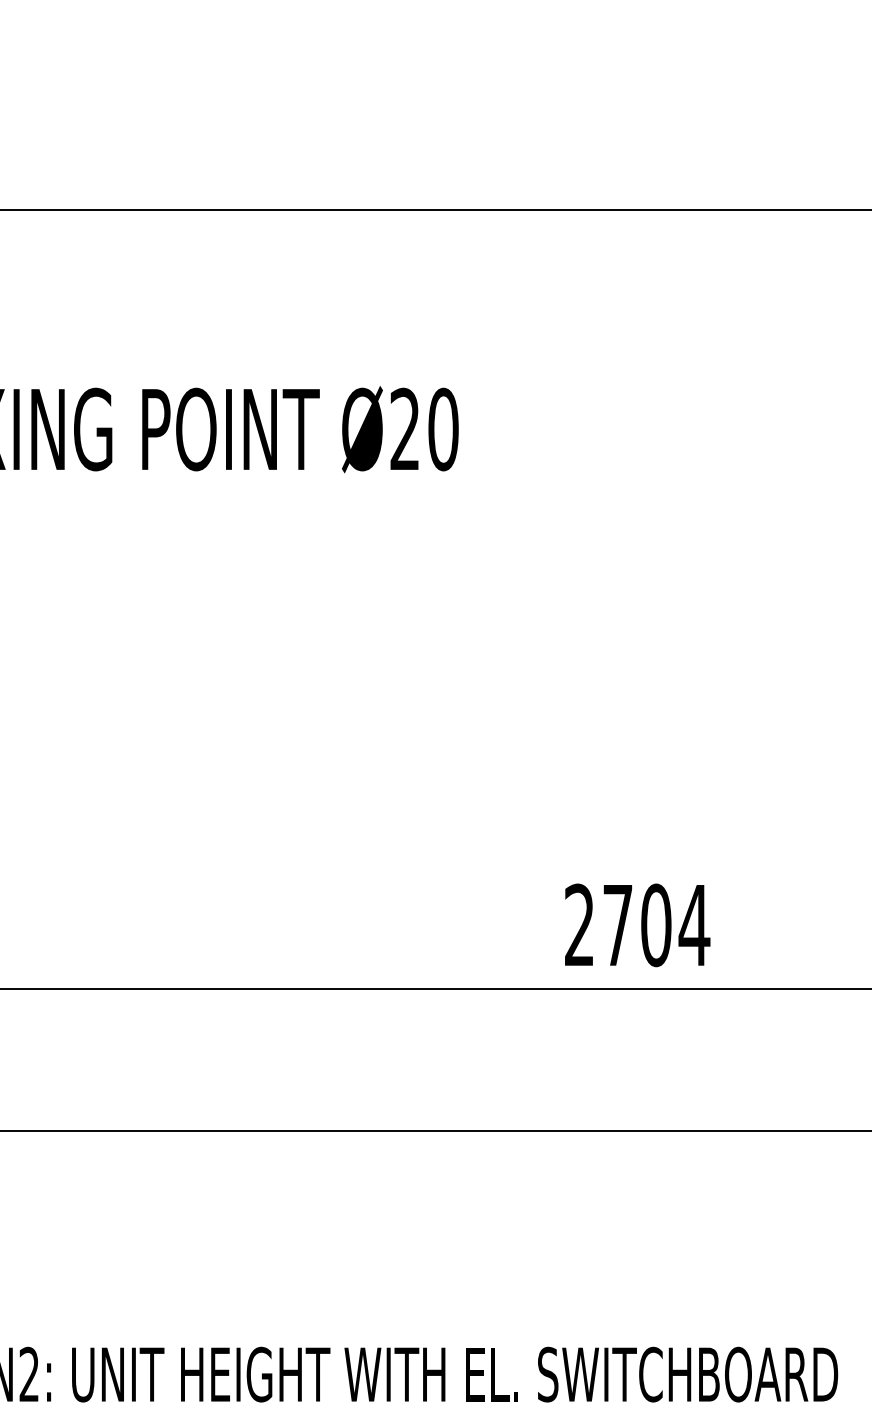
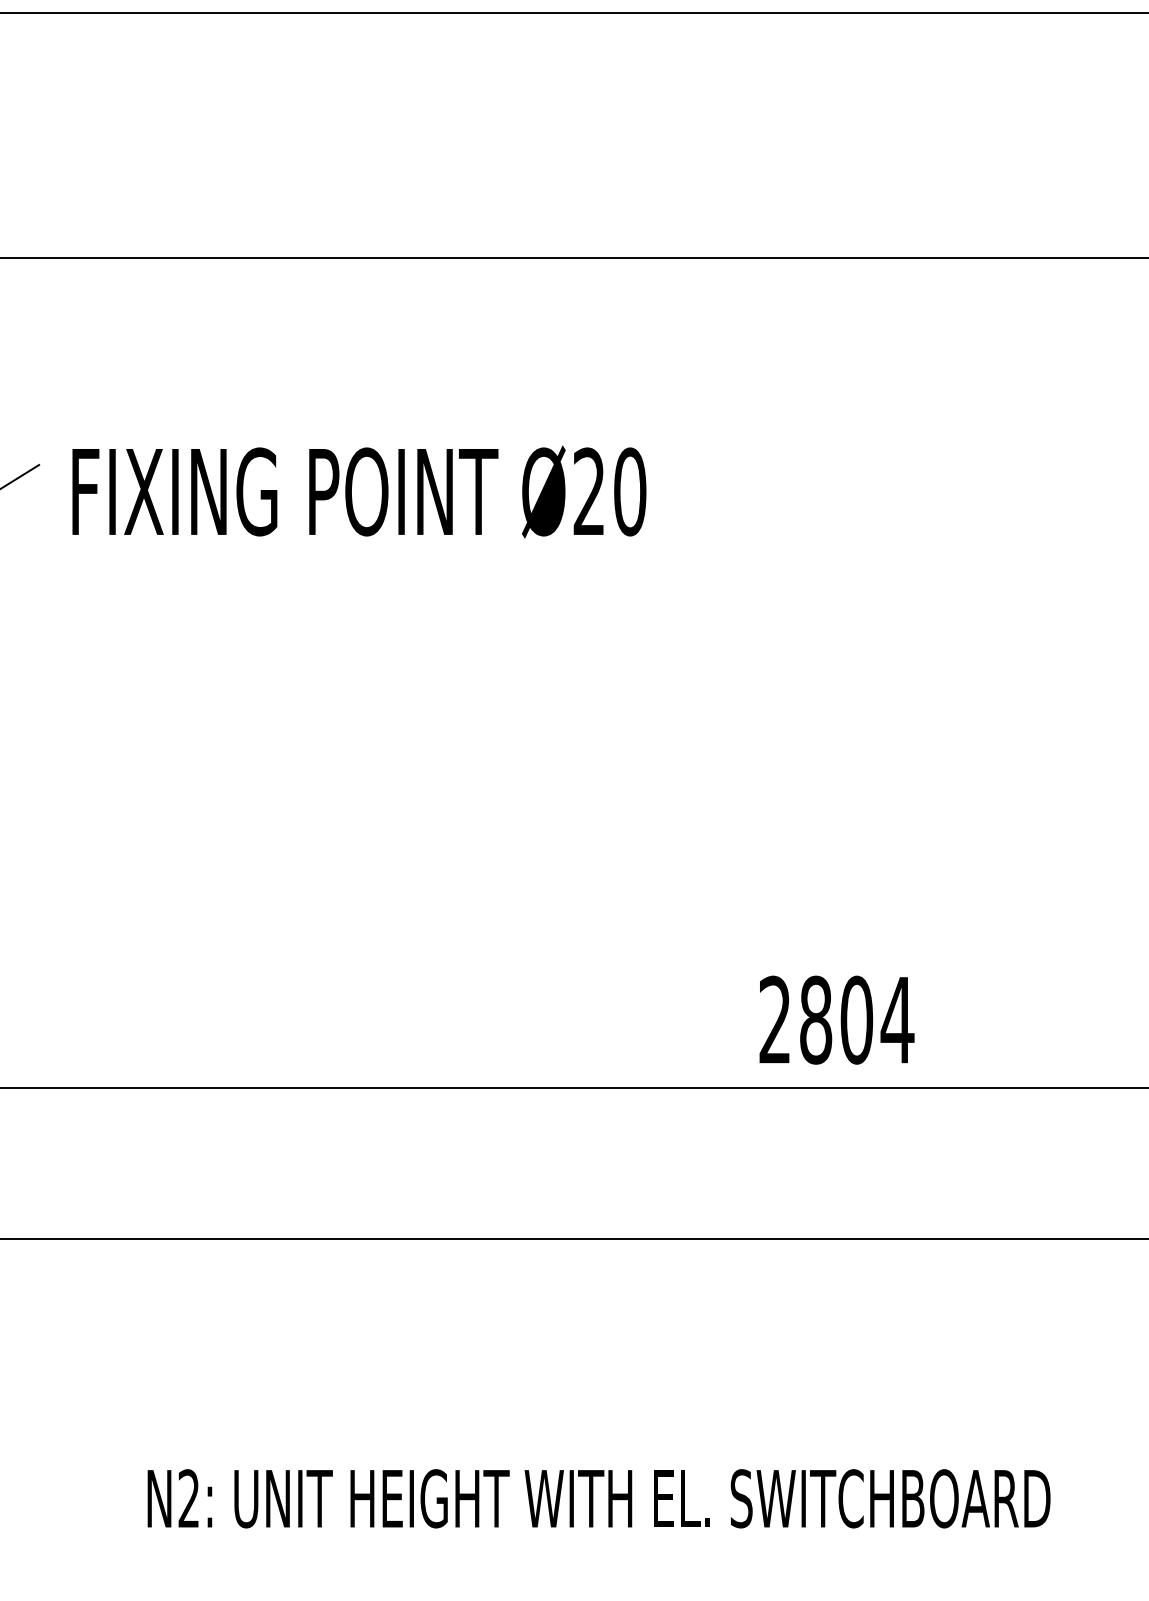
text: (618, 924) -> (816, 1019), 2704 -> 2804

